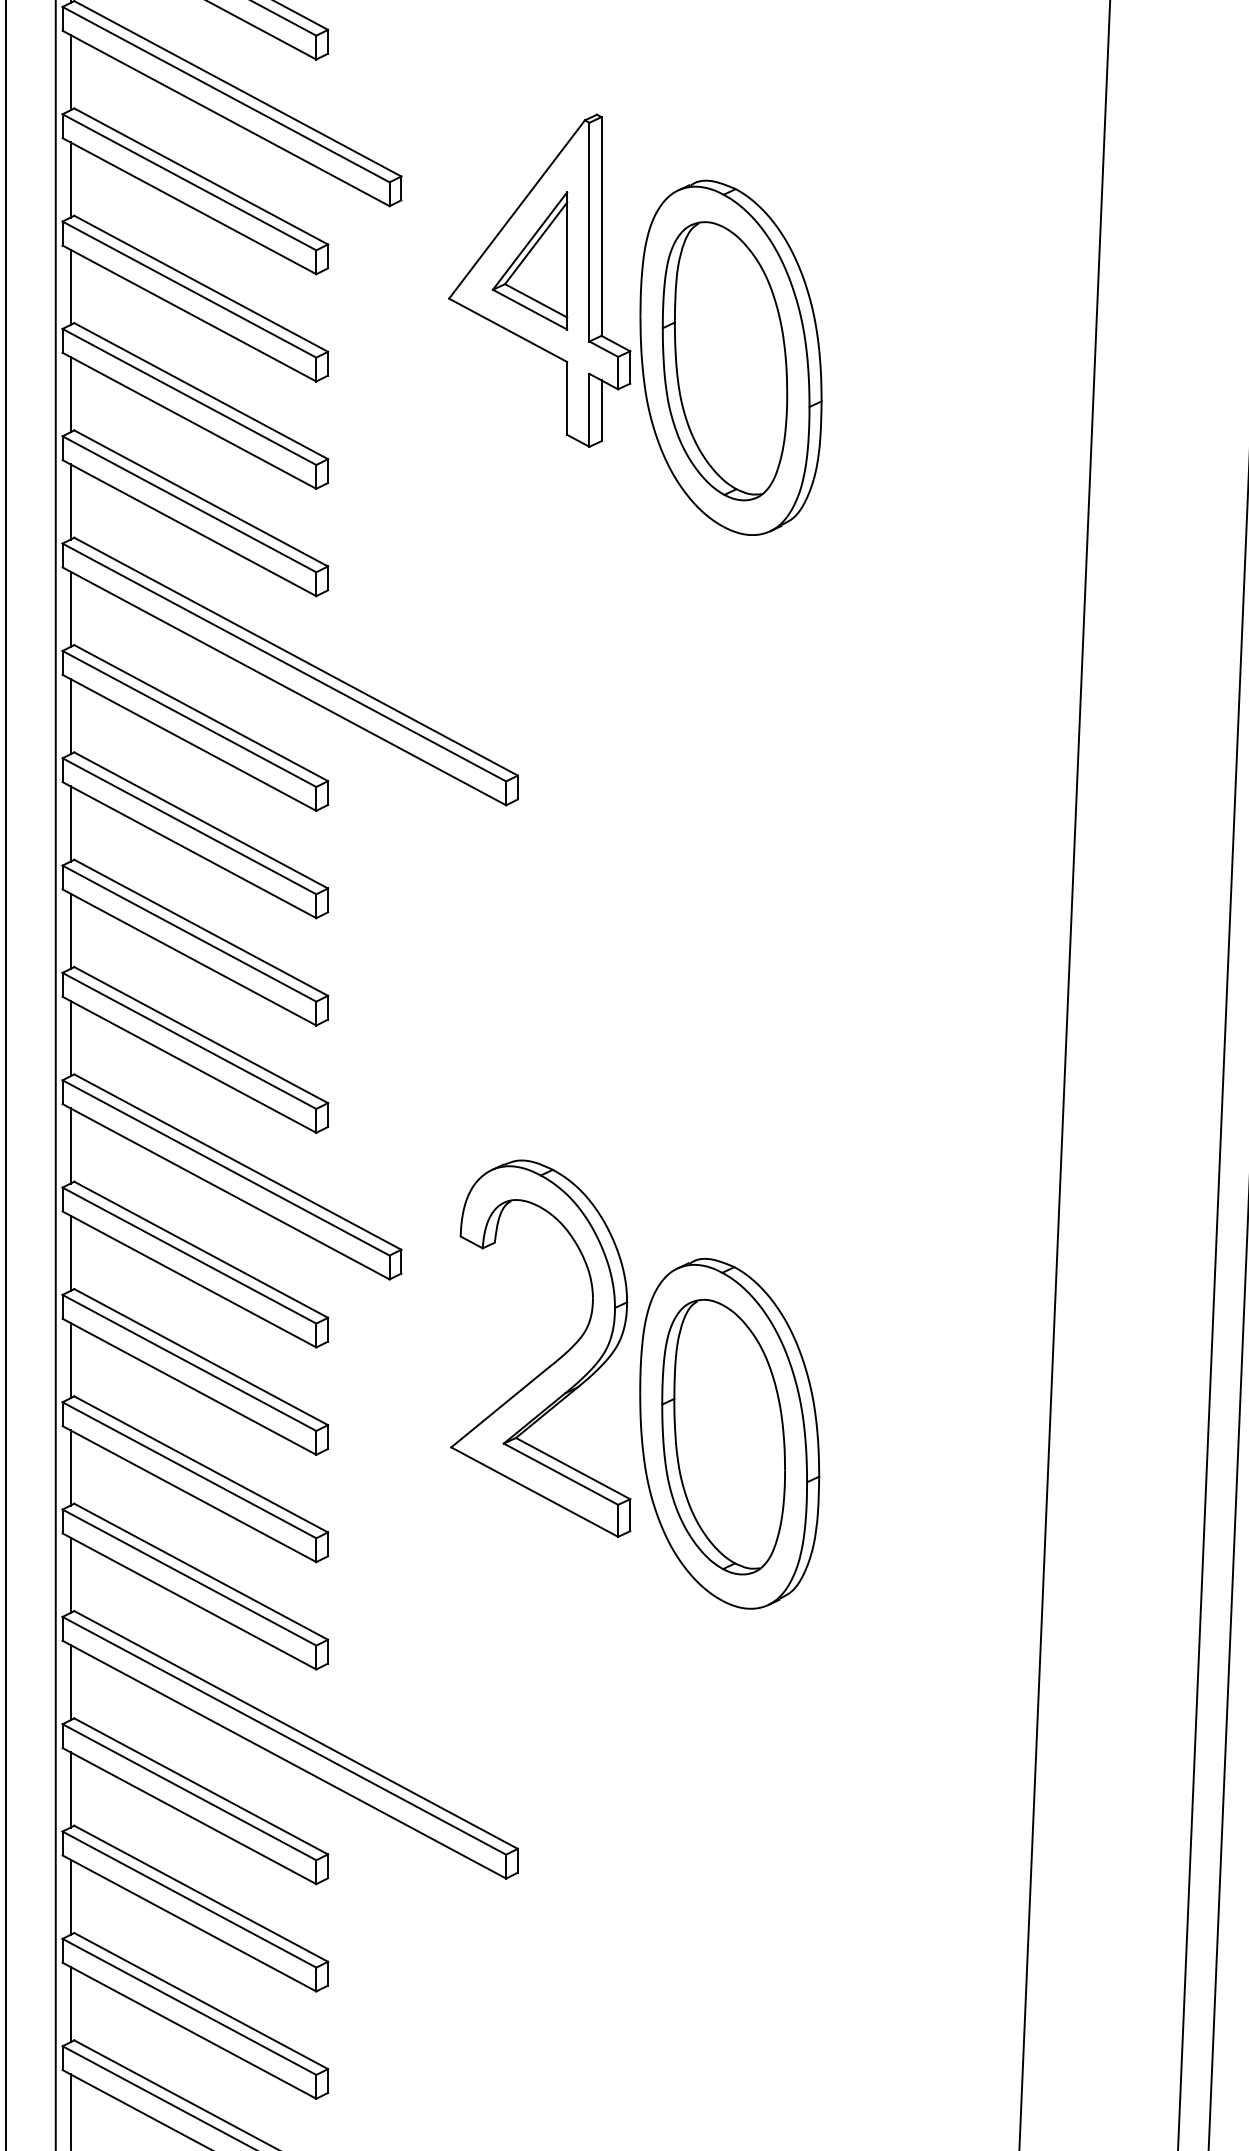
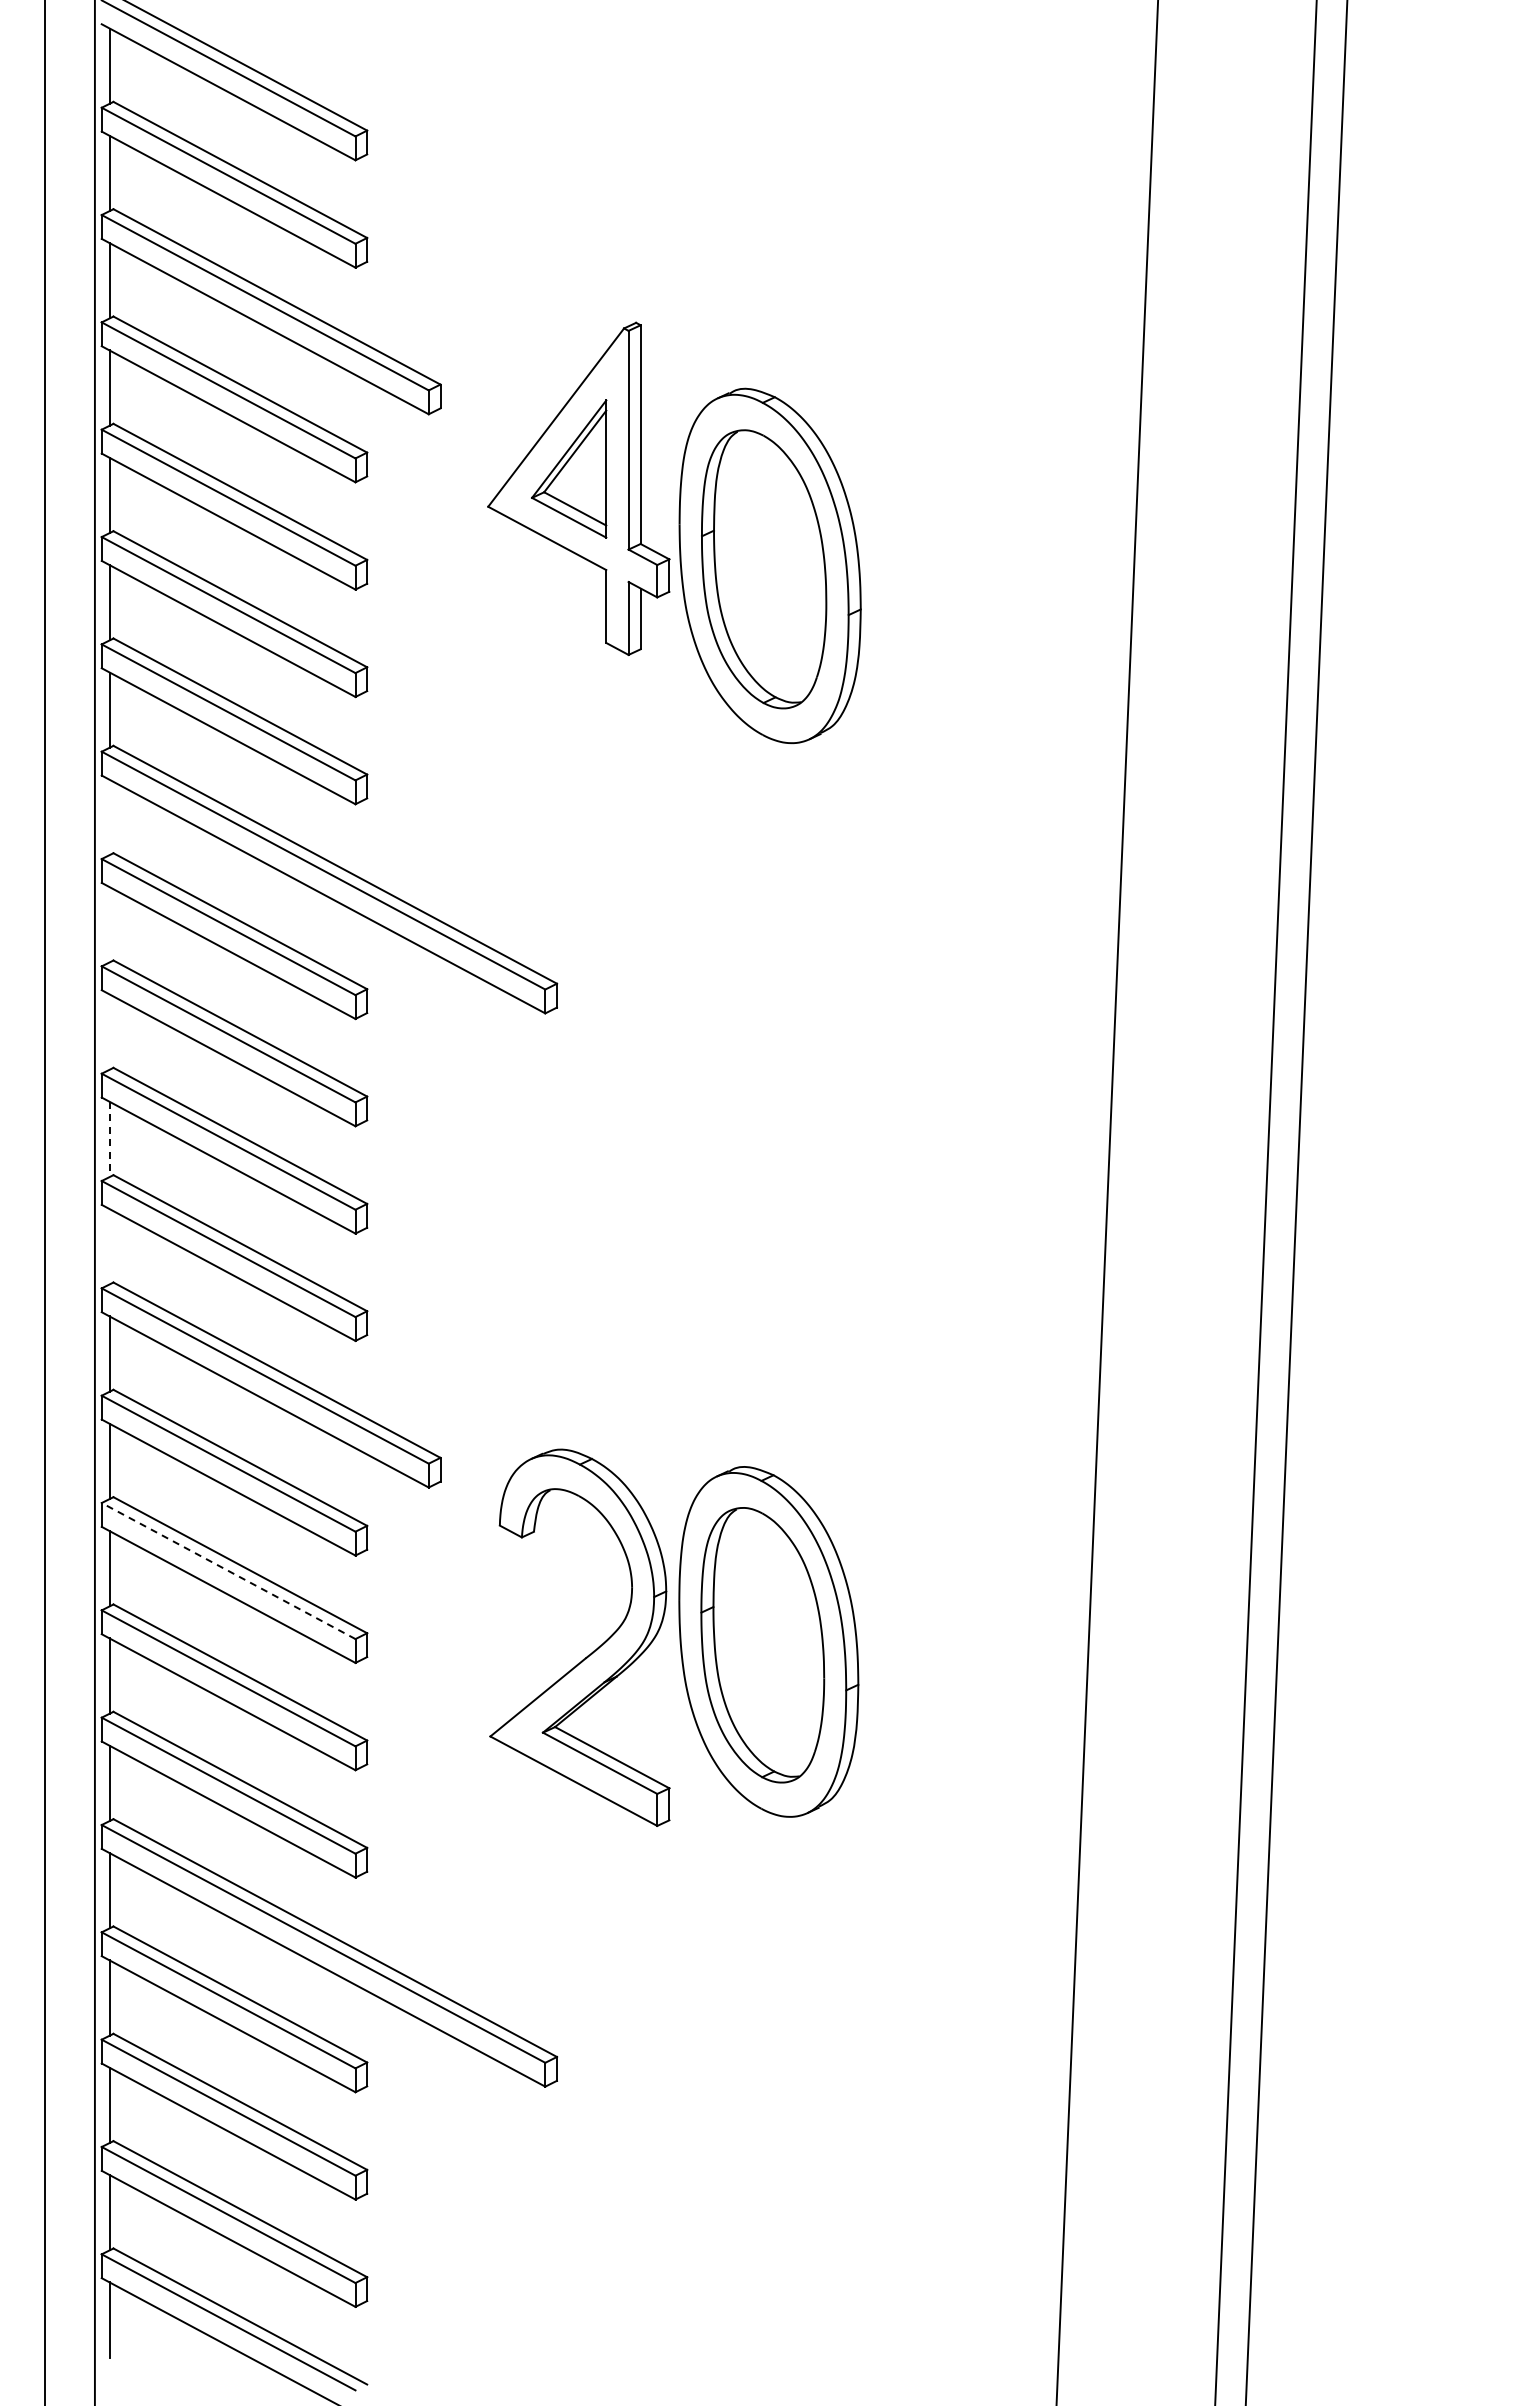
line: (70, 609) -> (109, 817), removed
line: (70, 716) -> (109, 924), removed
line: (70, 823) -> (109, 1031), removed
line: (70, 931) -> (109, 1139), solid -> dashed
line: (70, 1038) -> (109, 1246), removed
part: (554, 1361) -> (593, 1650), moved
line: (189, 1363) -> (228, 1571), solid -> dashed

